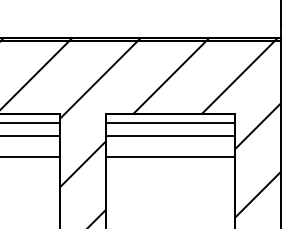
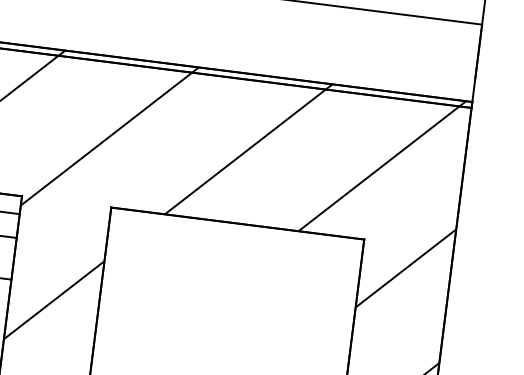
line: (170, 123) -> (235, 241), removed
line: (170, 135) -> (232, 264), removed
line: (170, 157) -> (227, 307), removed

